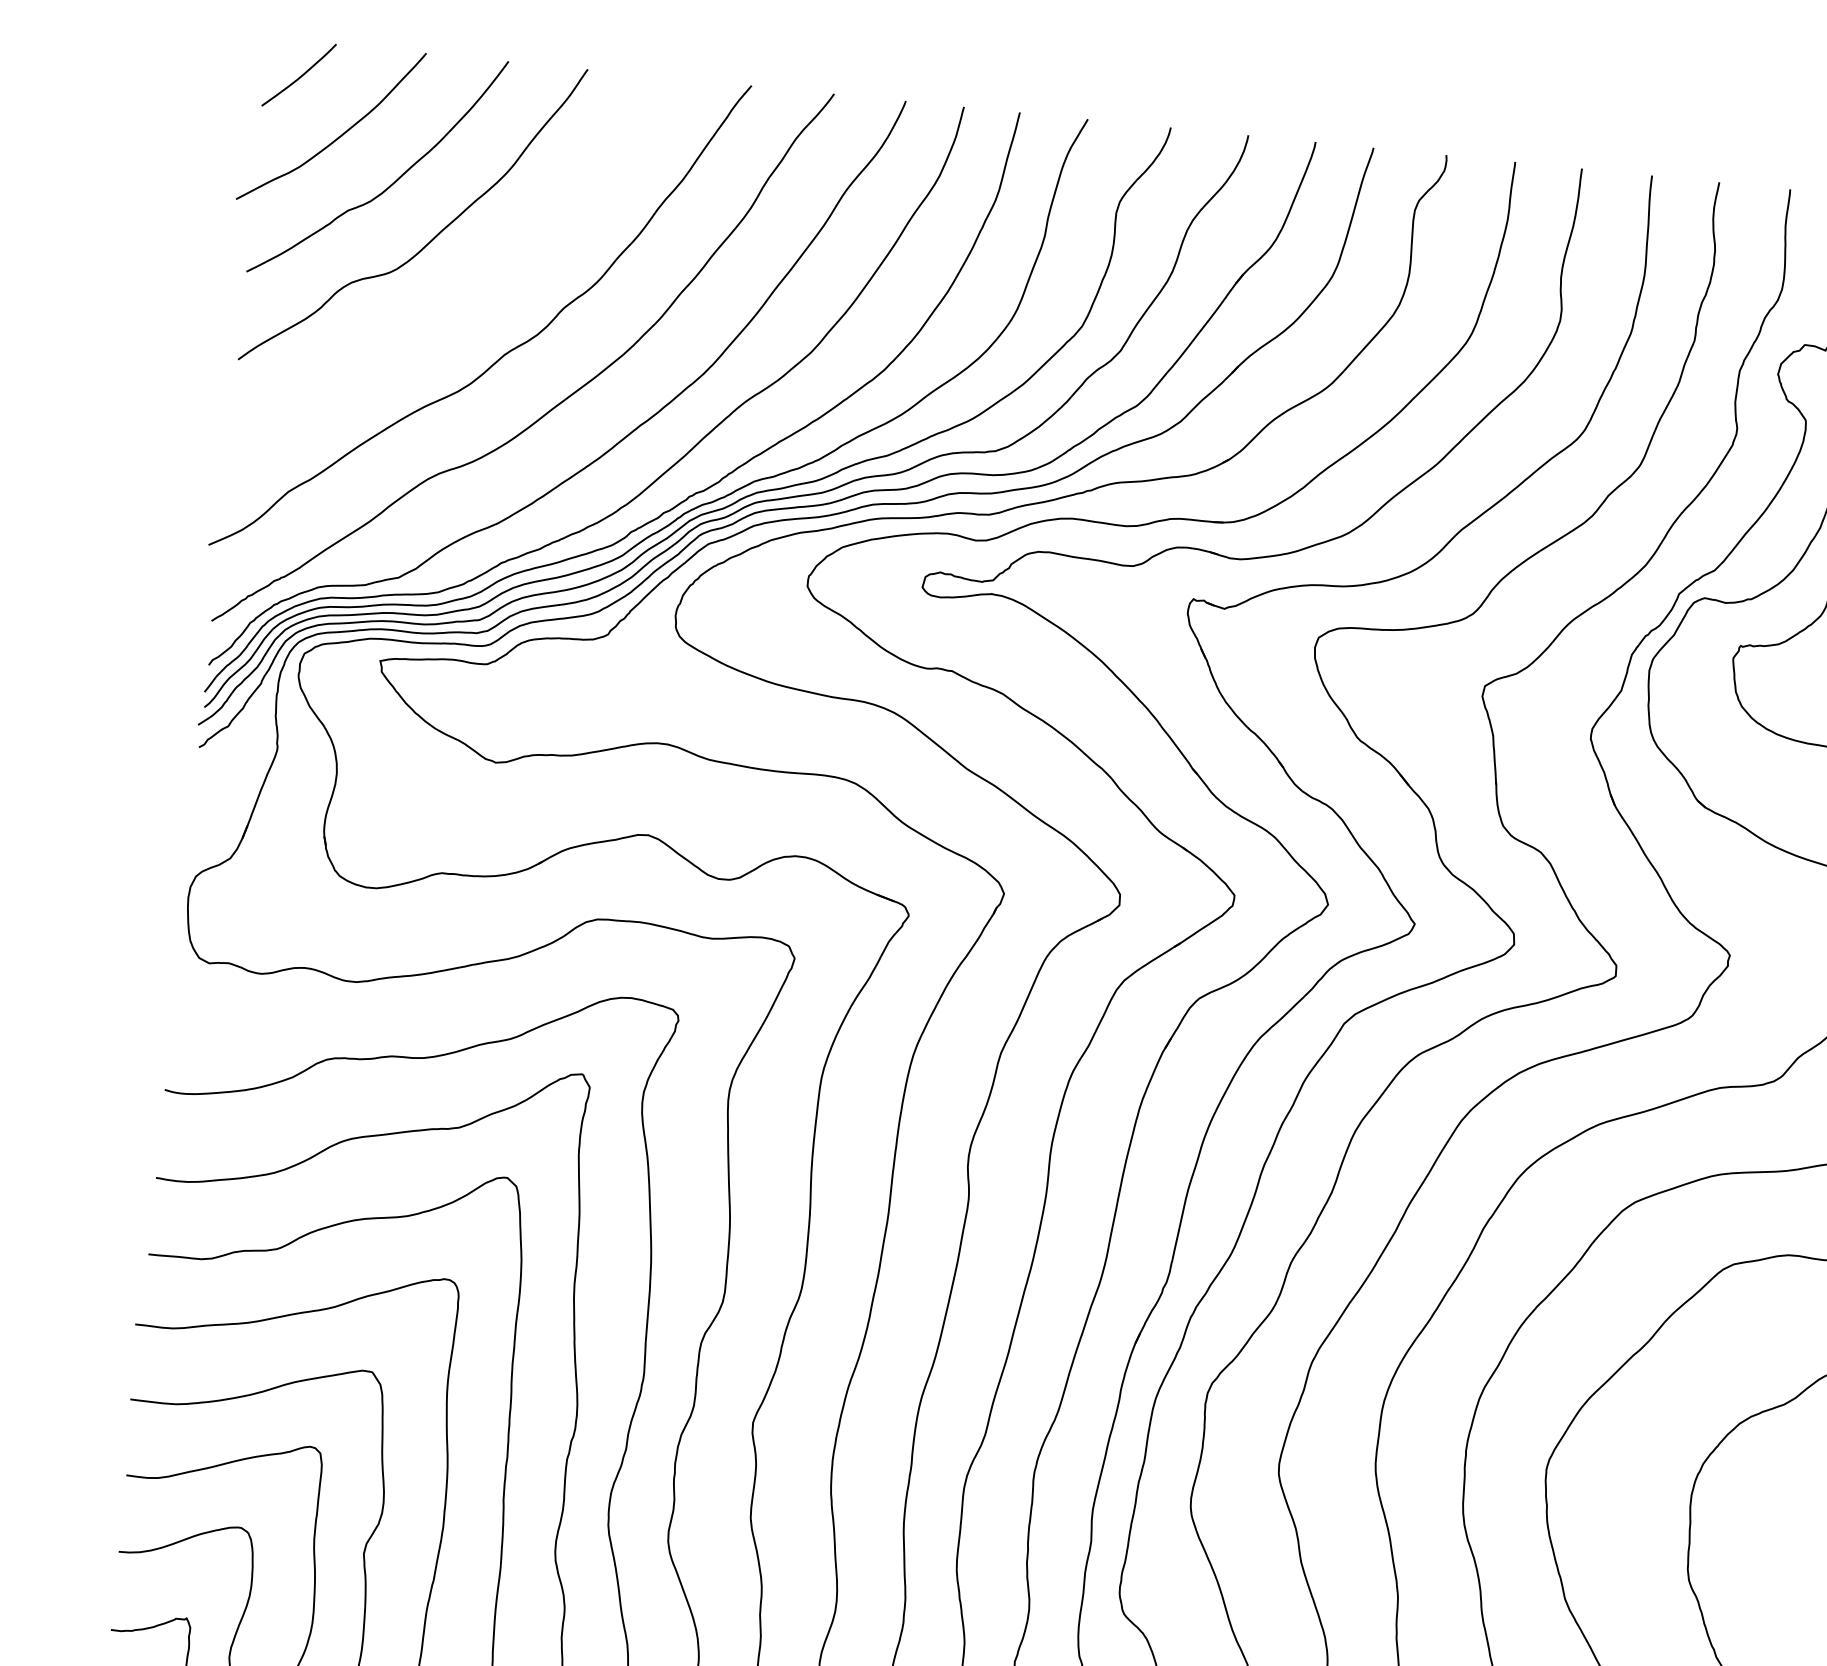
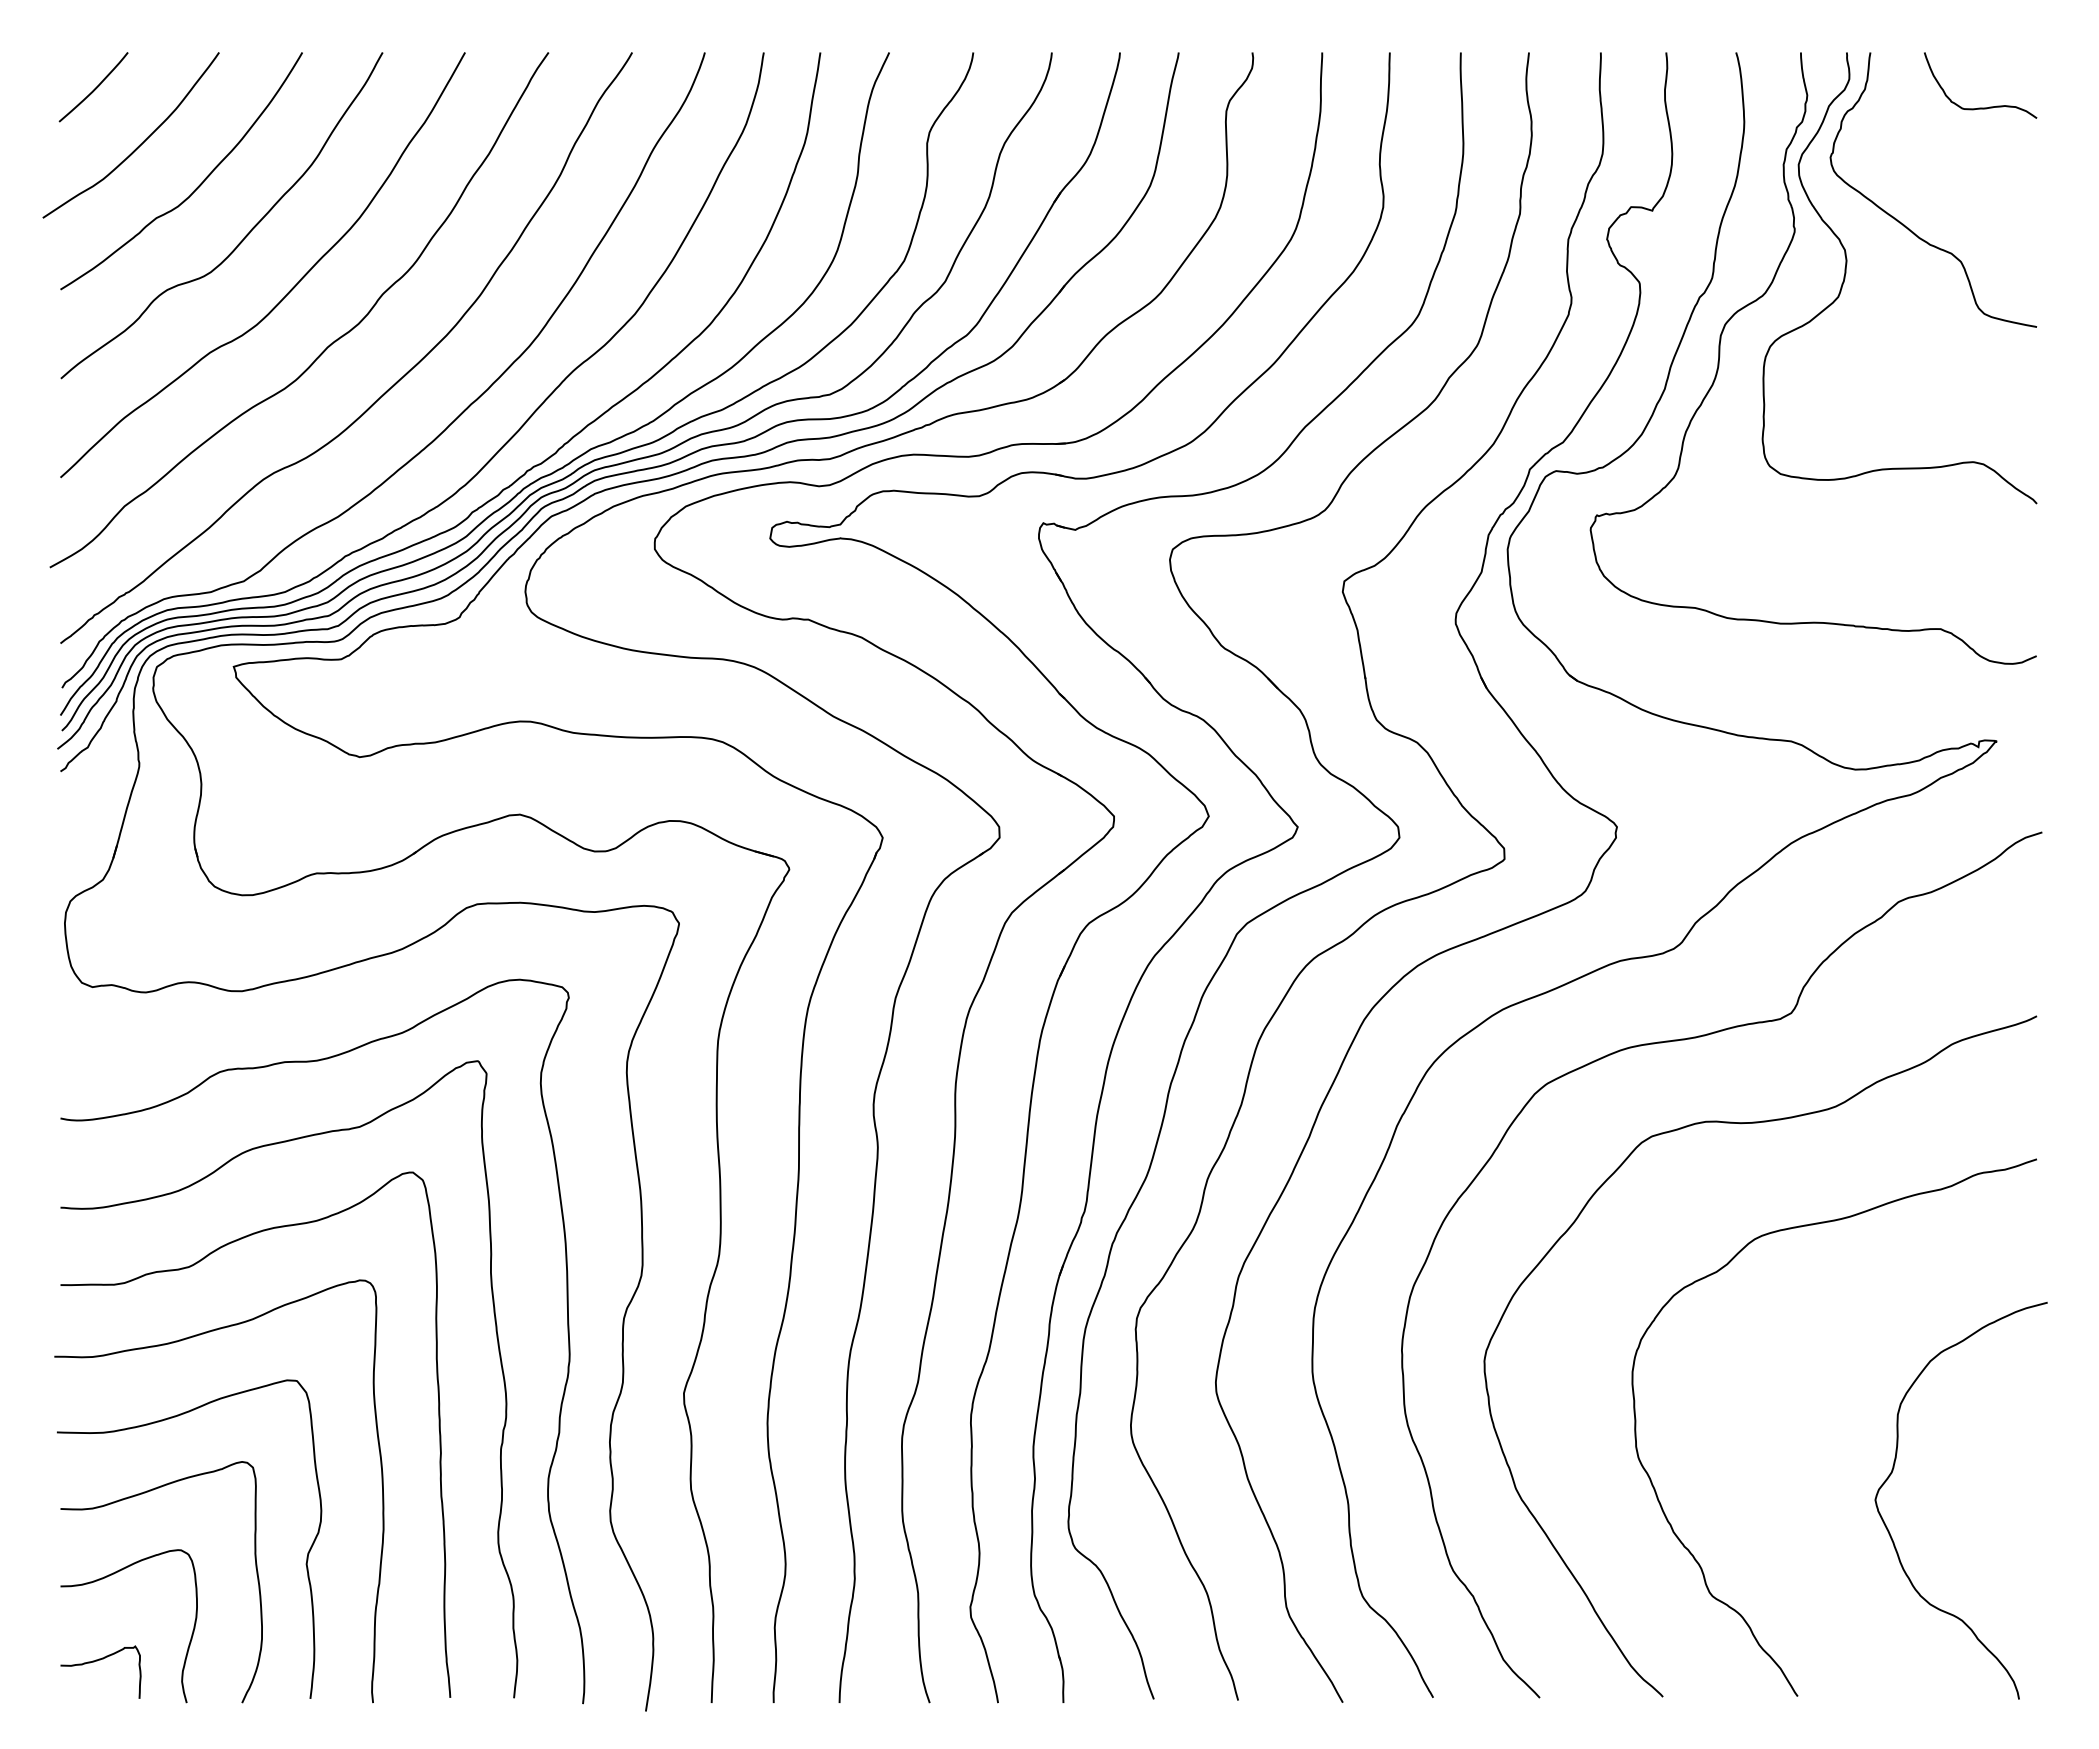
curve: (471, 296) -> (288, 291), added

